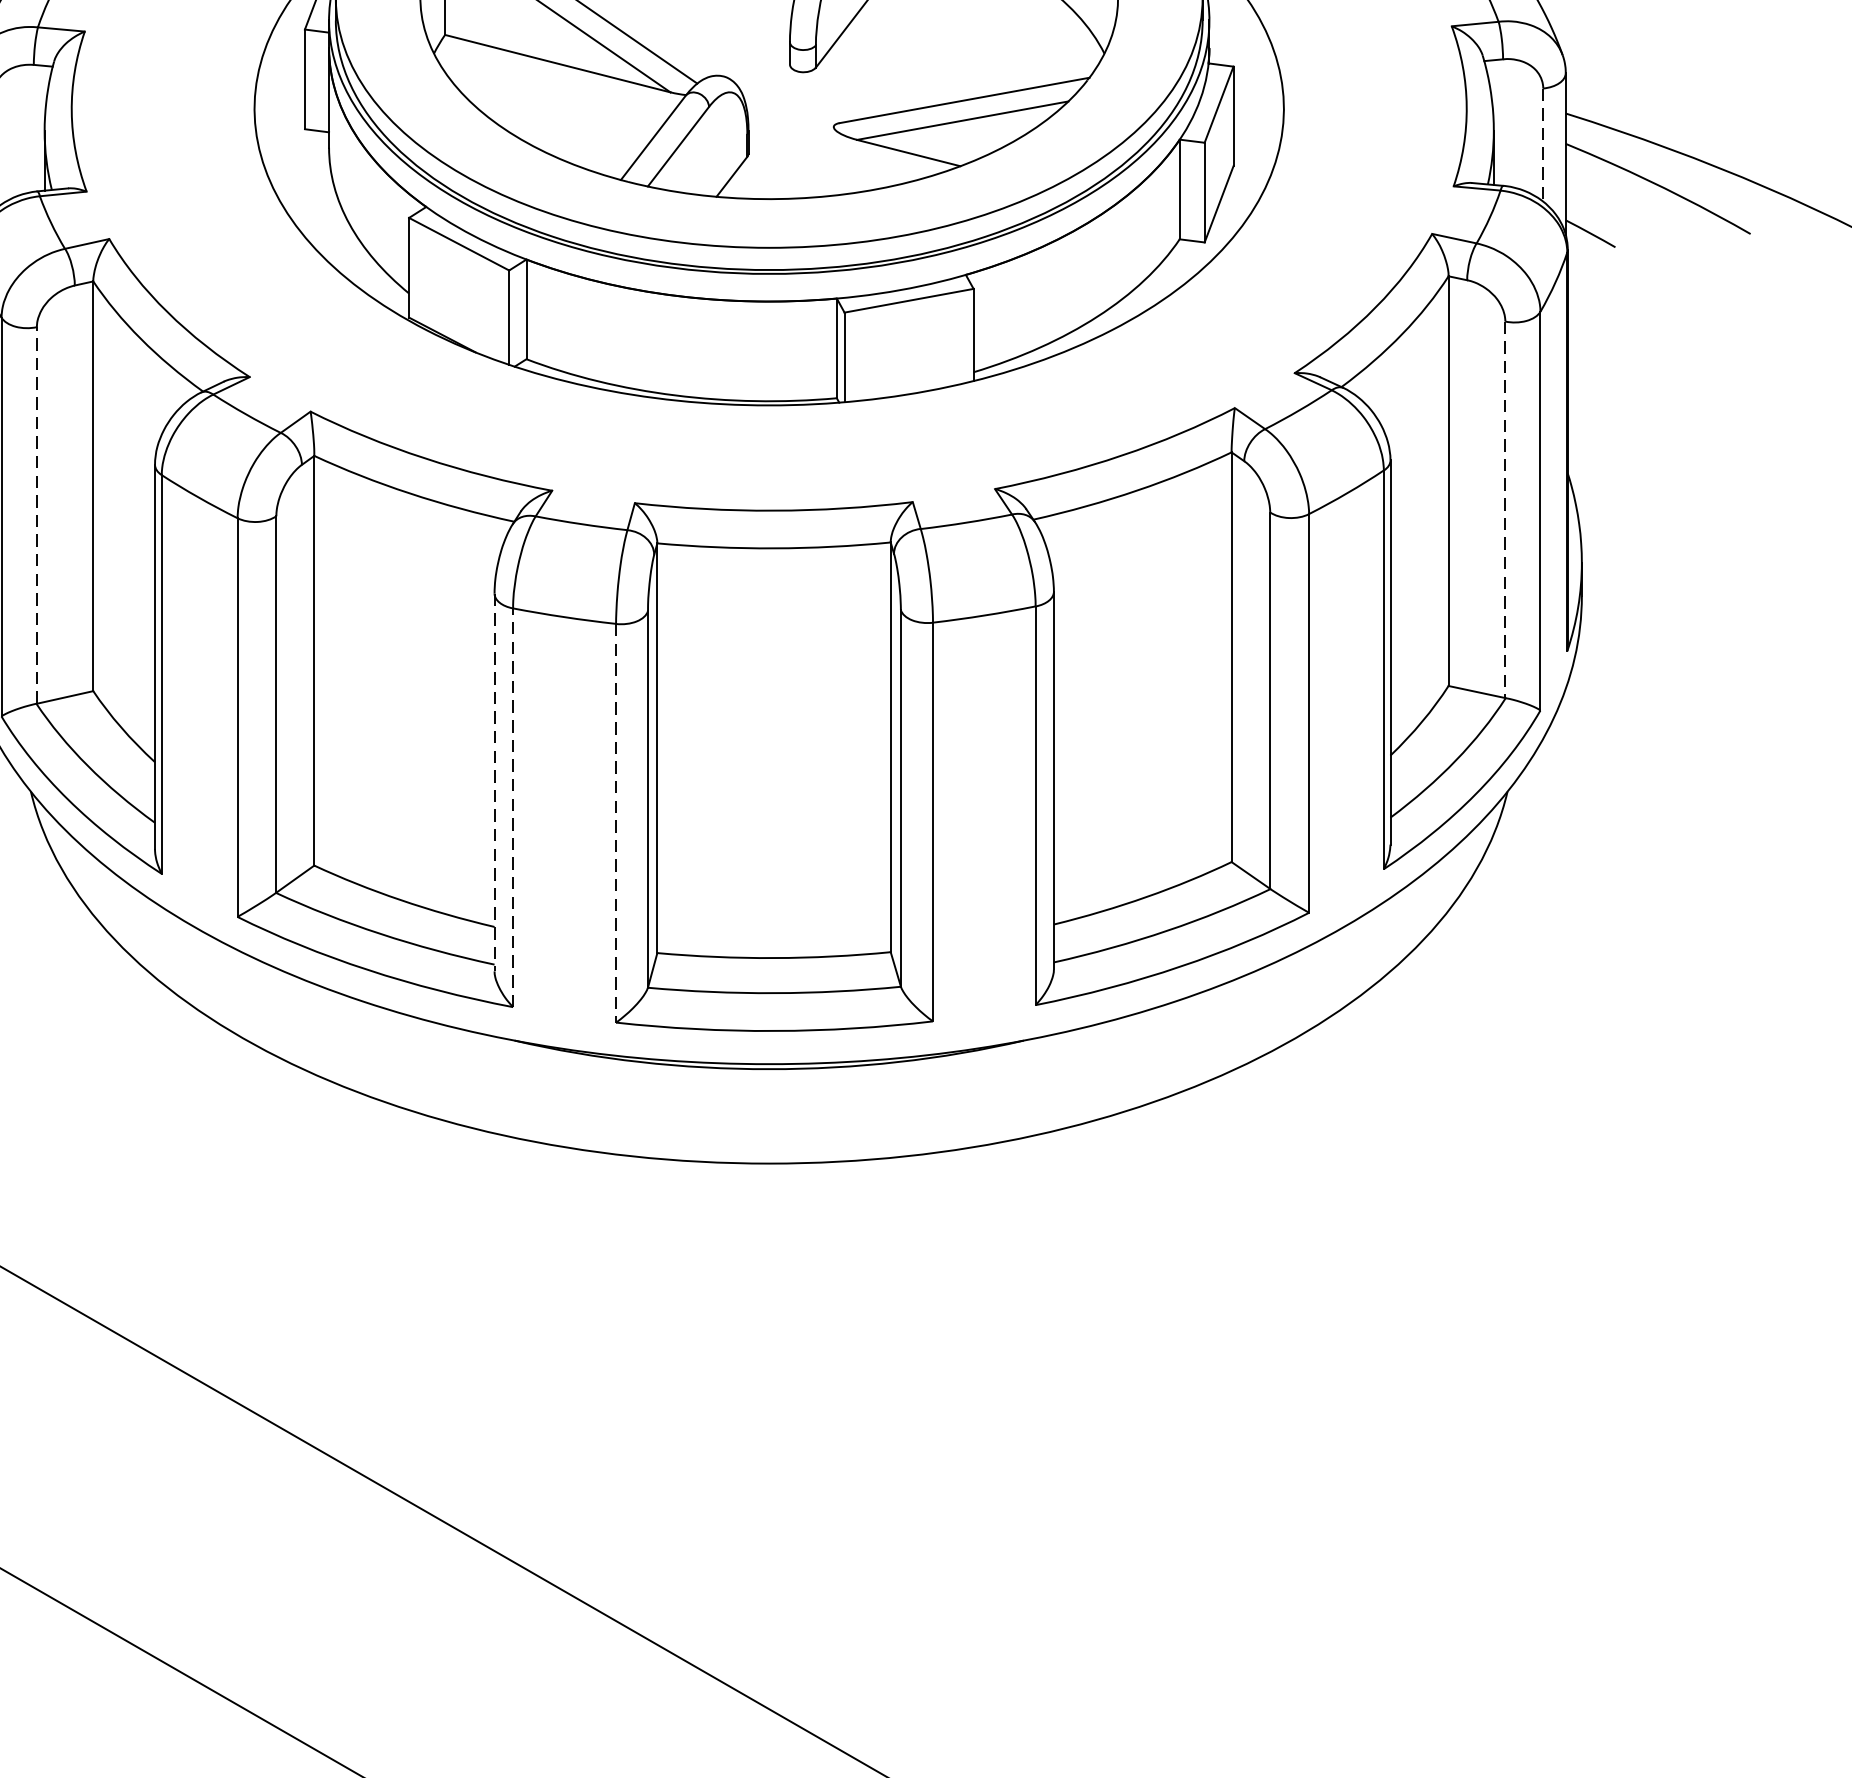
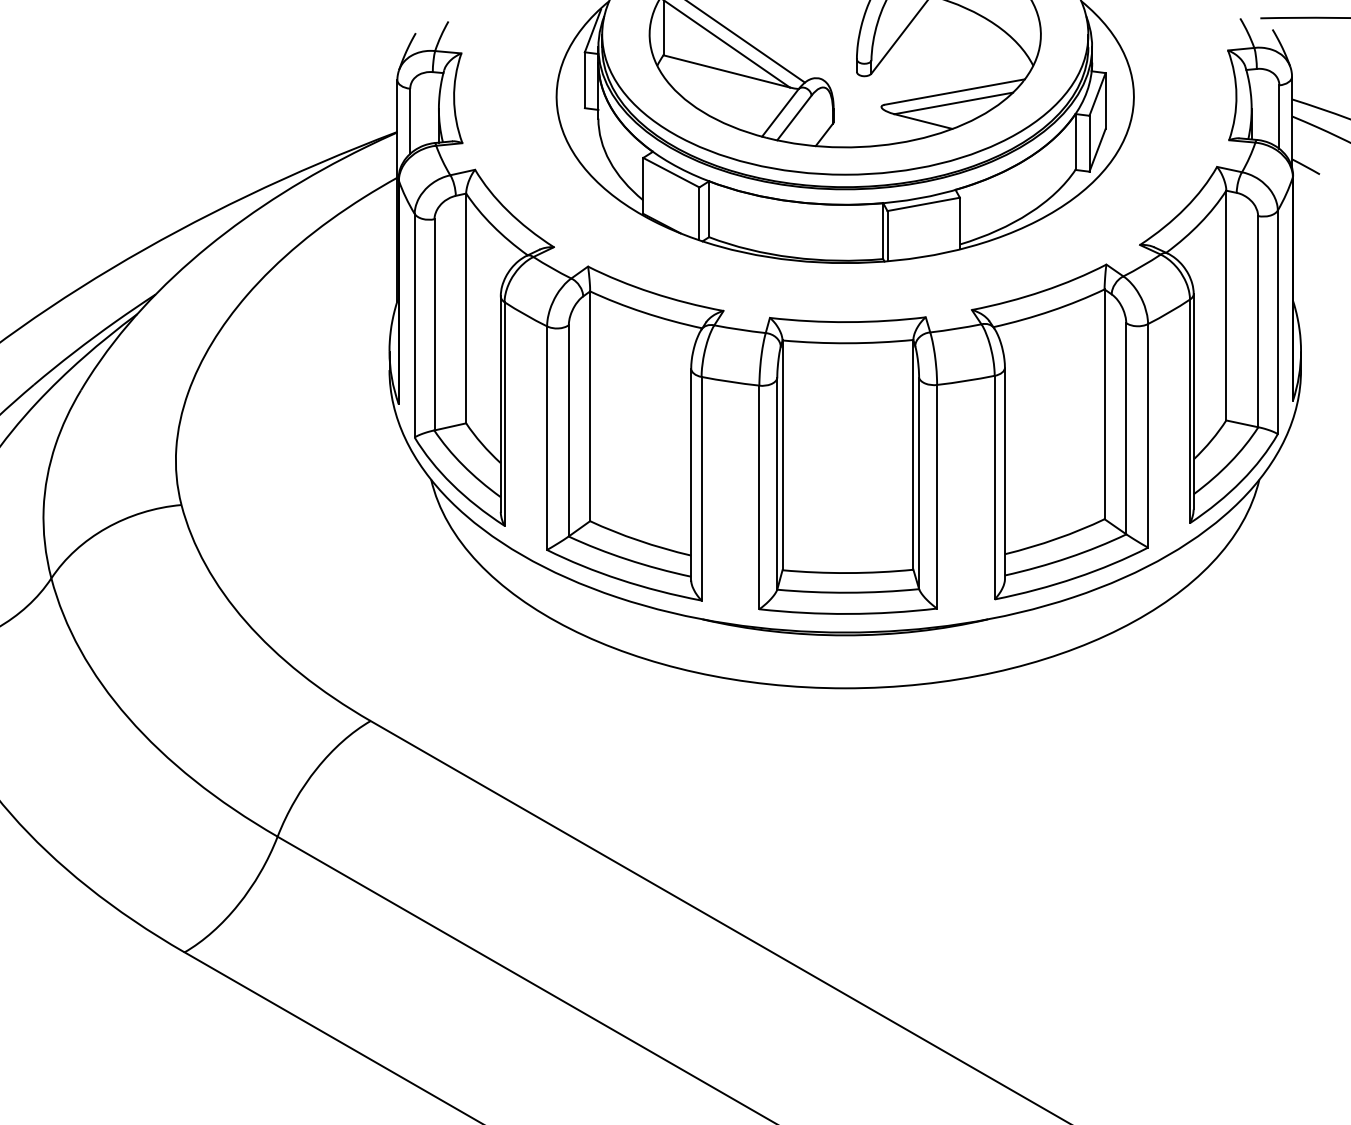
line: (1543, 145) -> (1279, 117), dashed -> solid
line: (1506, 509) -> (1258, 321), dashed -> solid
line: (36, 514) -> (434, 324), dashed -> solid
line: (495, 782) -> (691, 474), dashed -> solid
line: (512, 807) -> (701, 488), dashed -> solid
line: (616, 823) -> (759, 497), dashed -> solid

